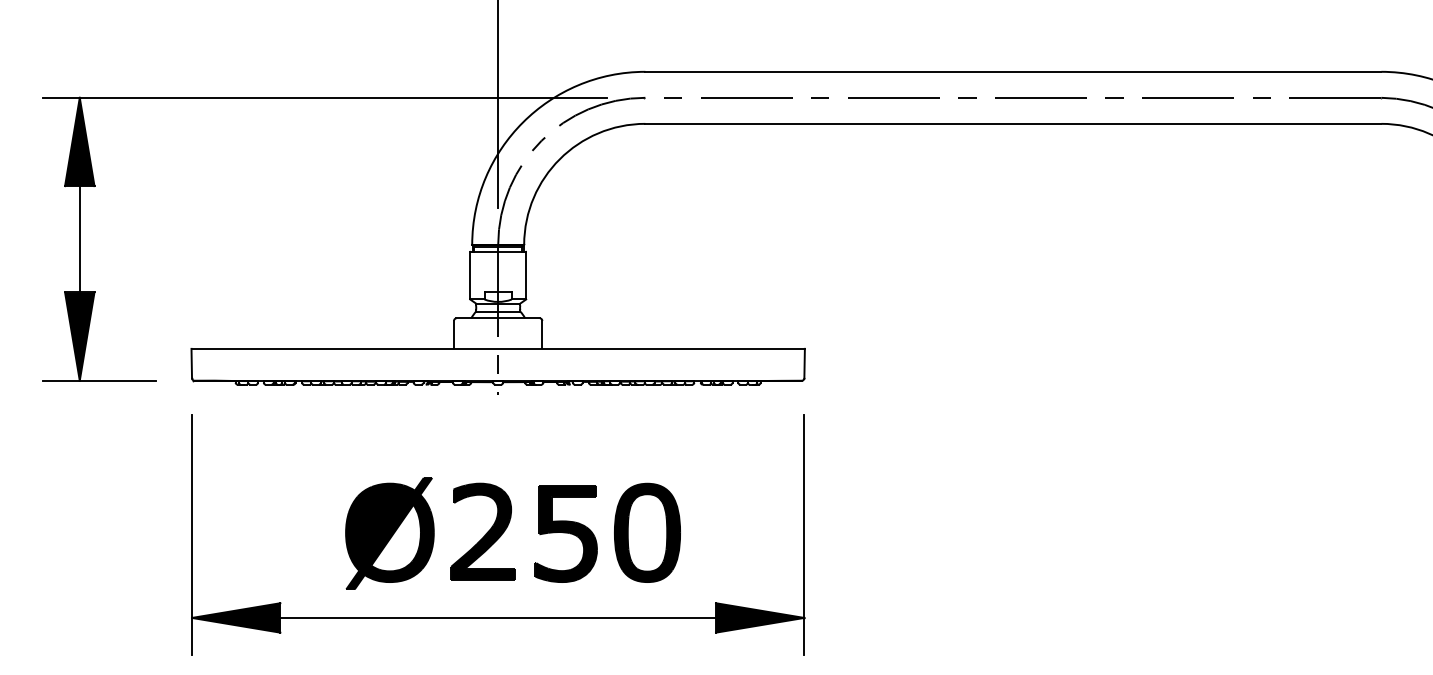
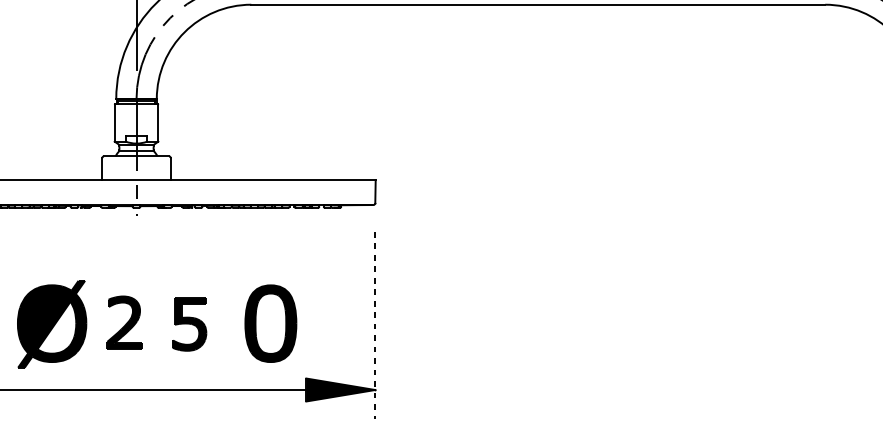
part: (482, 531) -> (124, 322), size x0.7
part: (647, 532) -> (270, 323), moved
part: (565, 533) -> (189, 324), size x0.7
line: (804, 534) -> (375, 324), solid -> dashed

